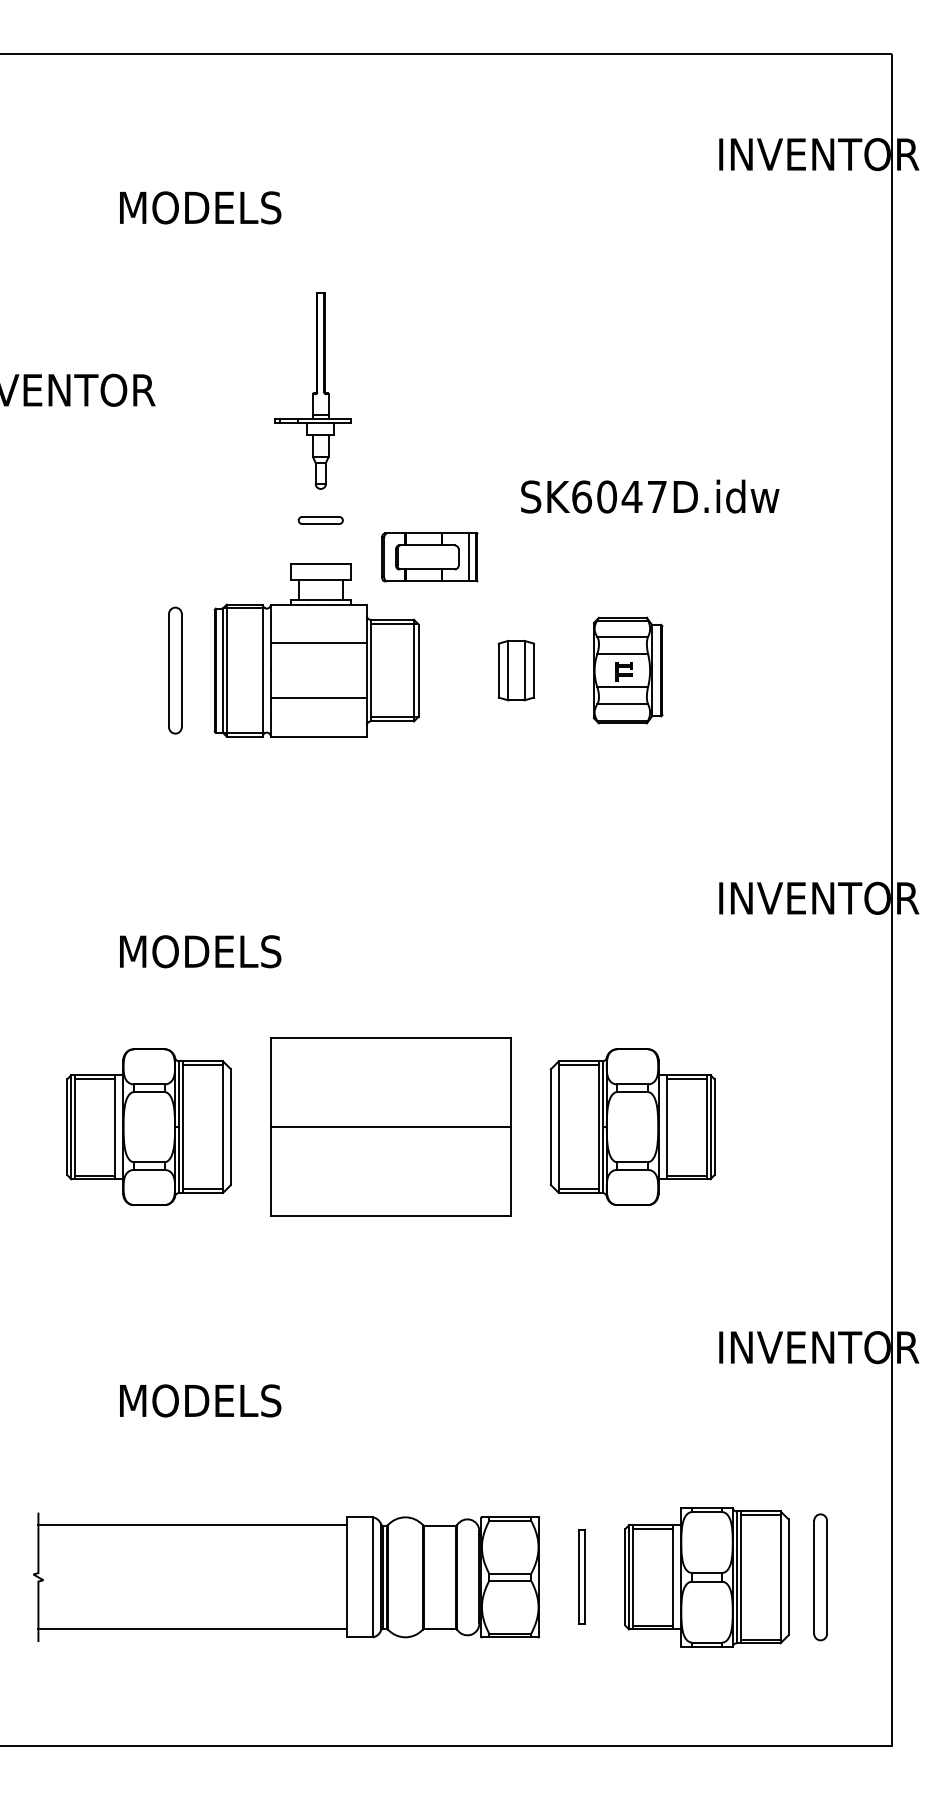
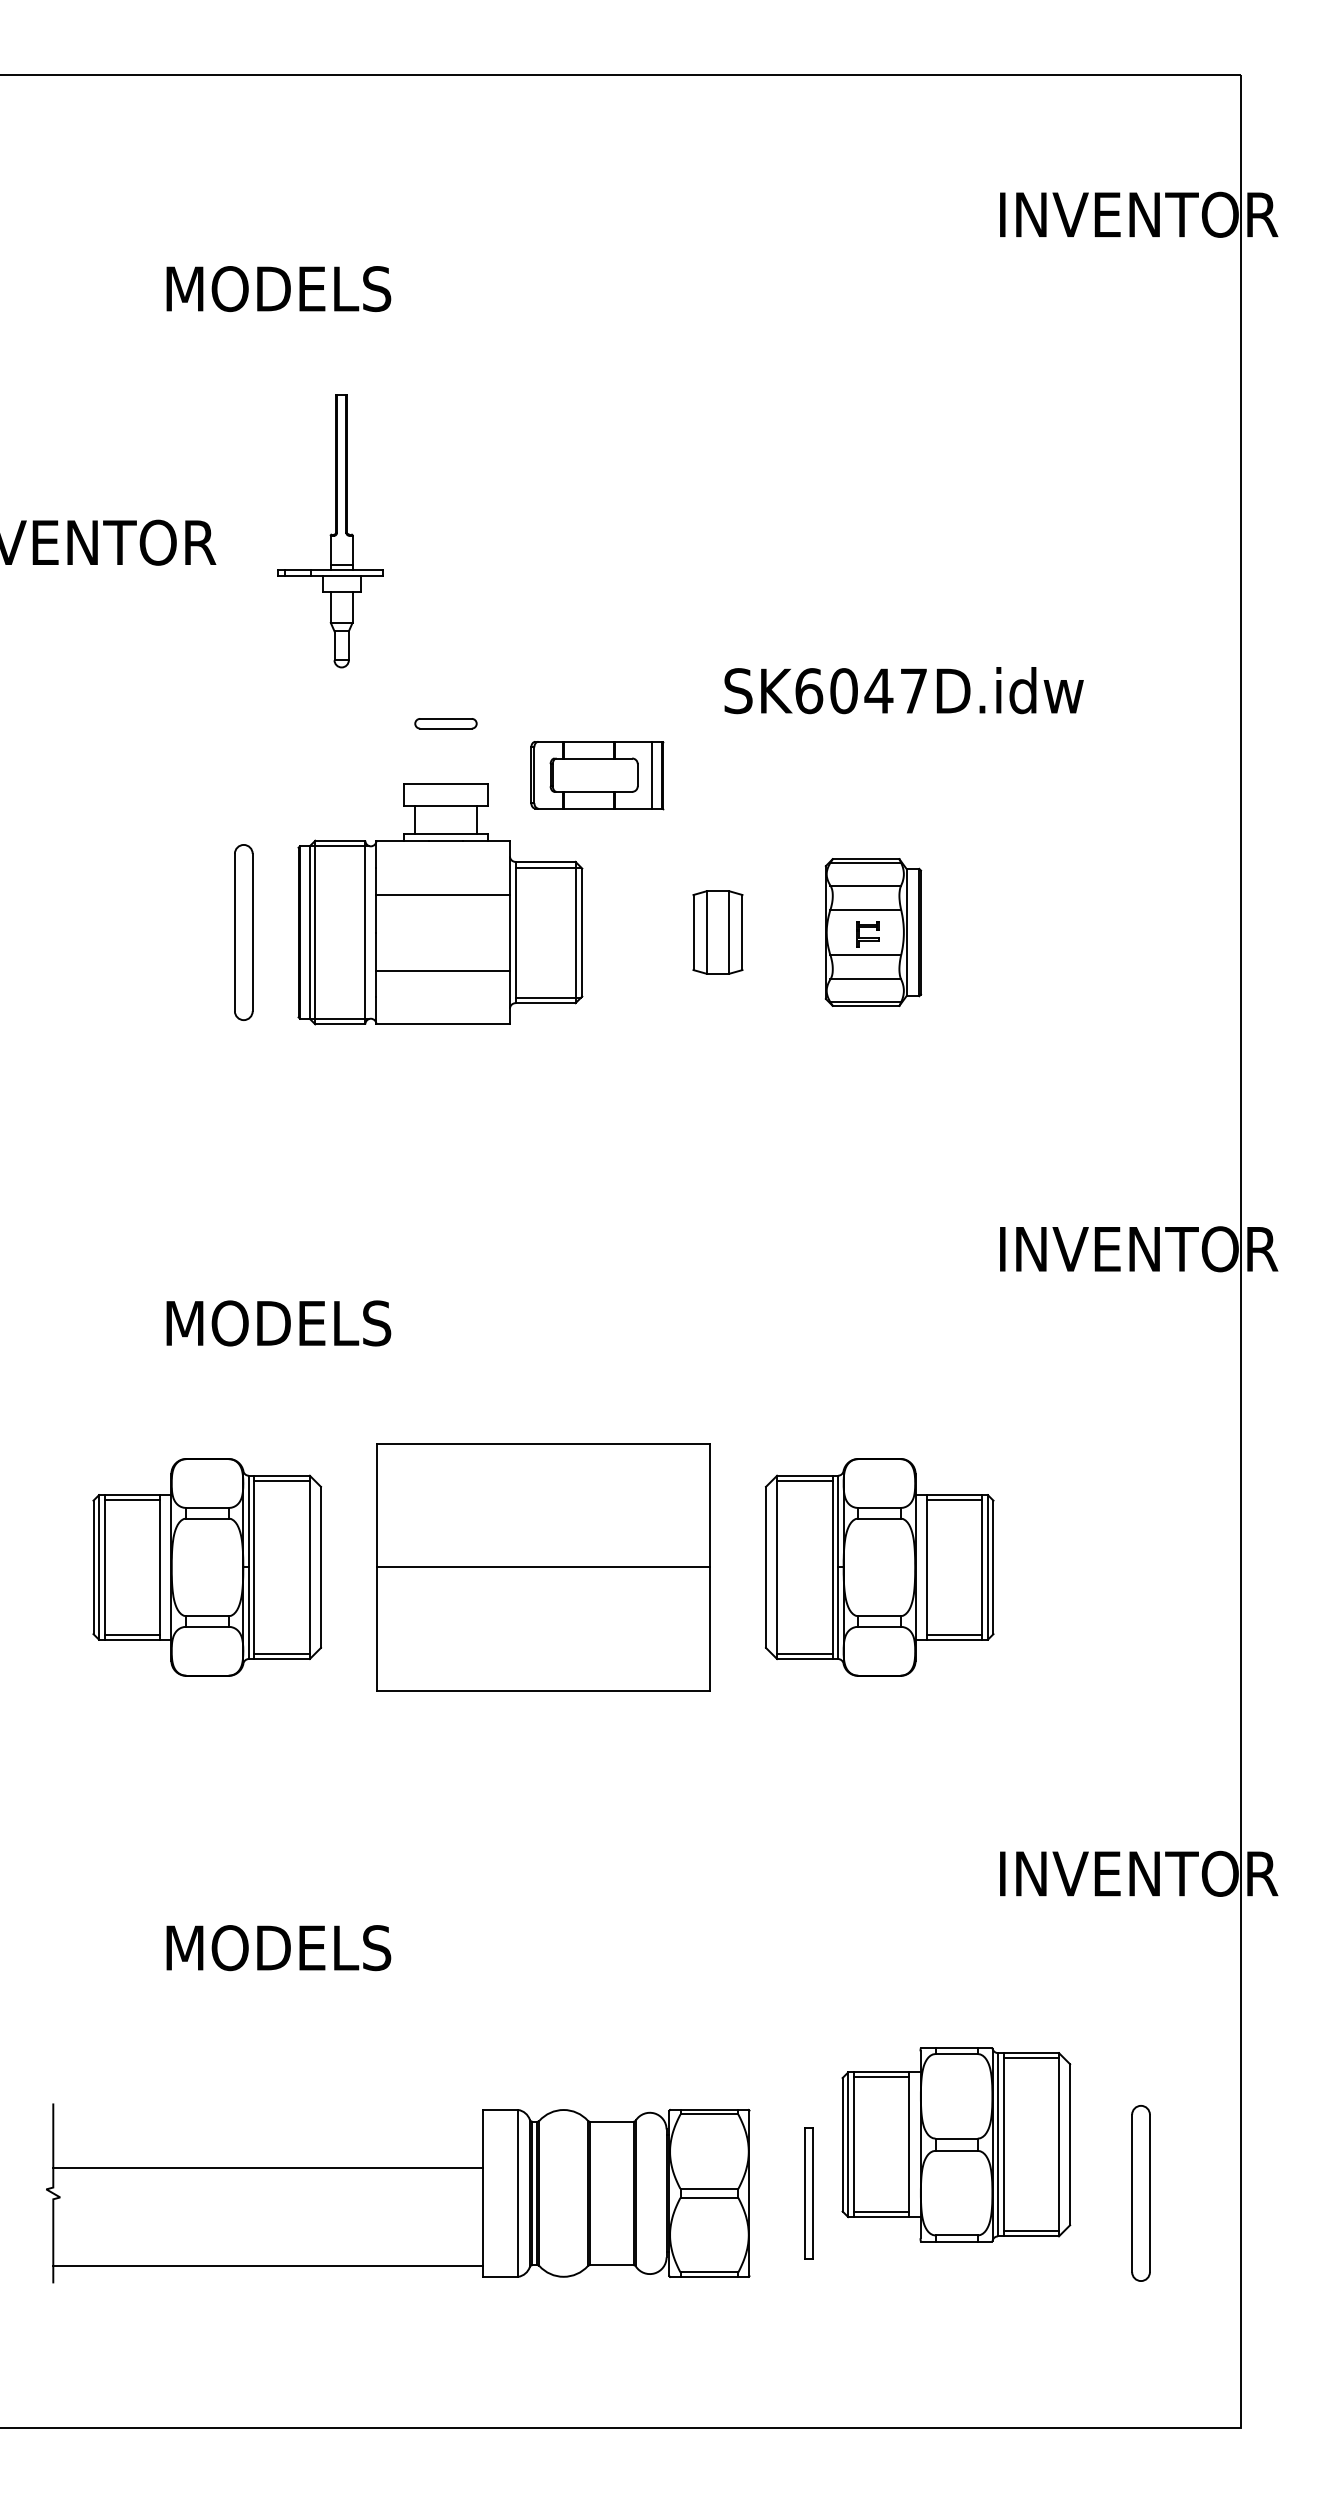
part: (312, 390) -> (330, 530), moved
line: (192, 1525) -> (267, 2168), moved
part: (706, 1577) -> (955, 2144), moved

